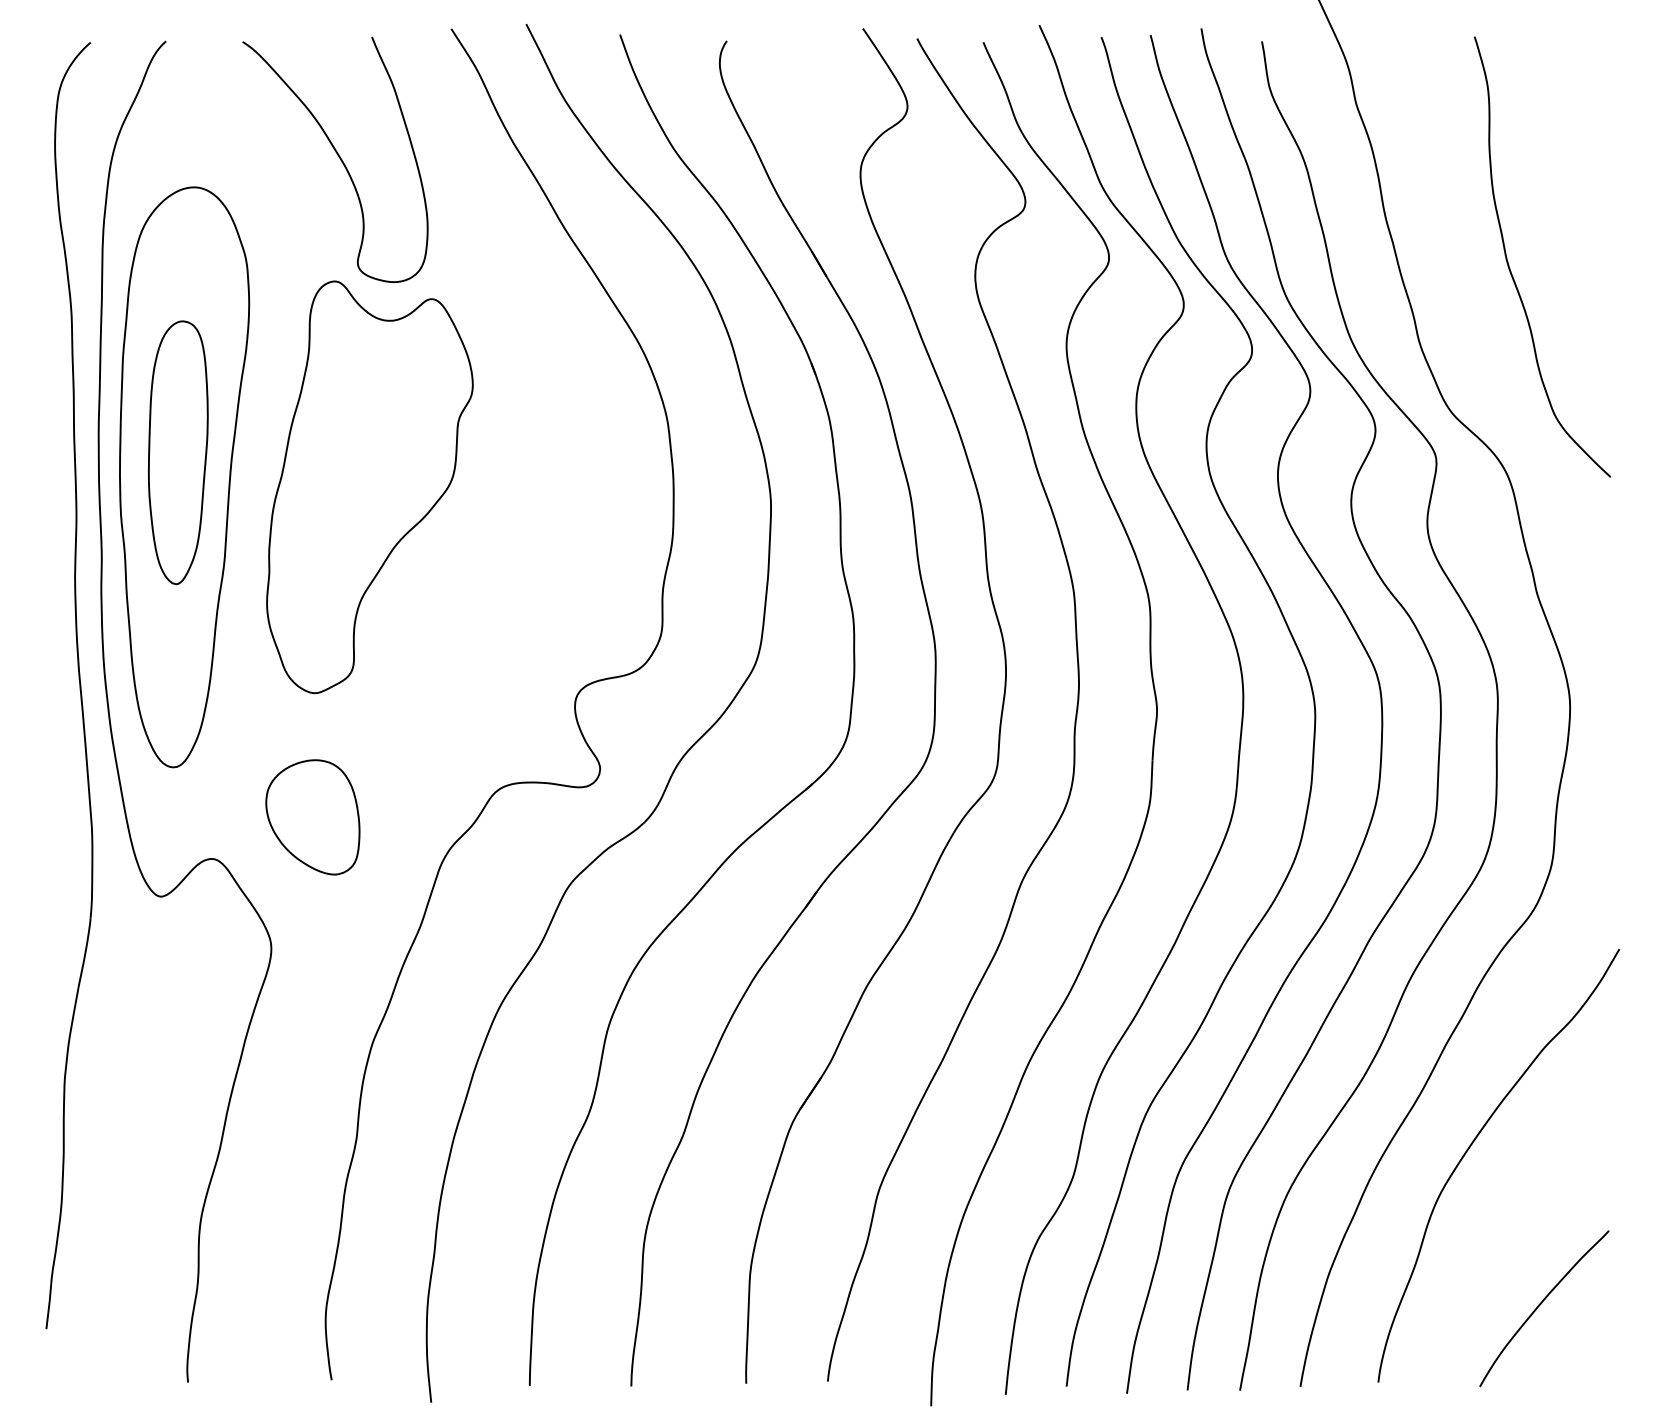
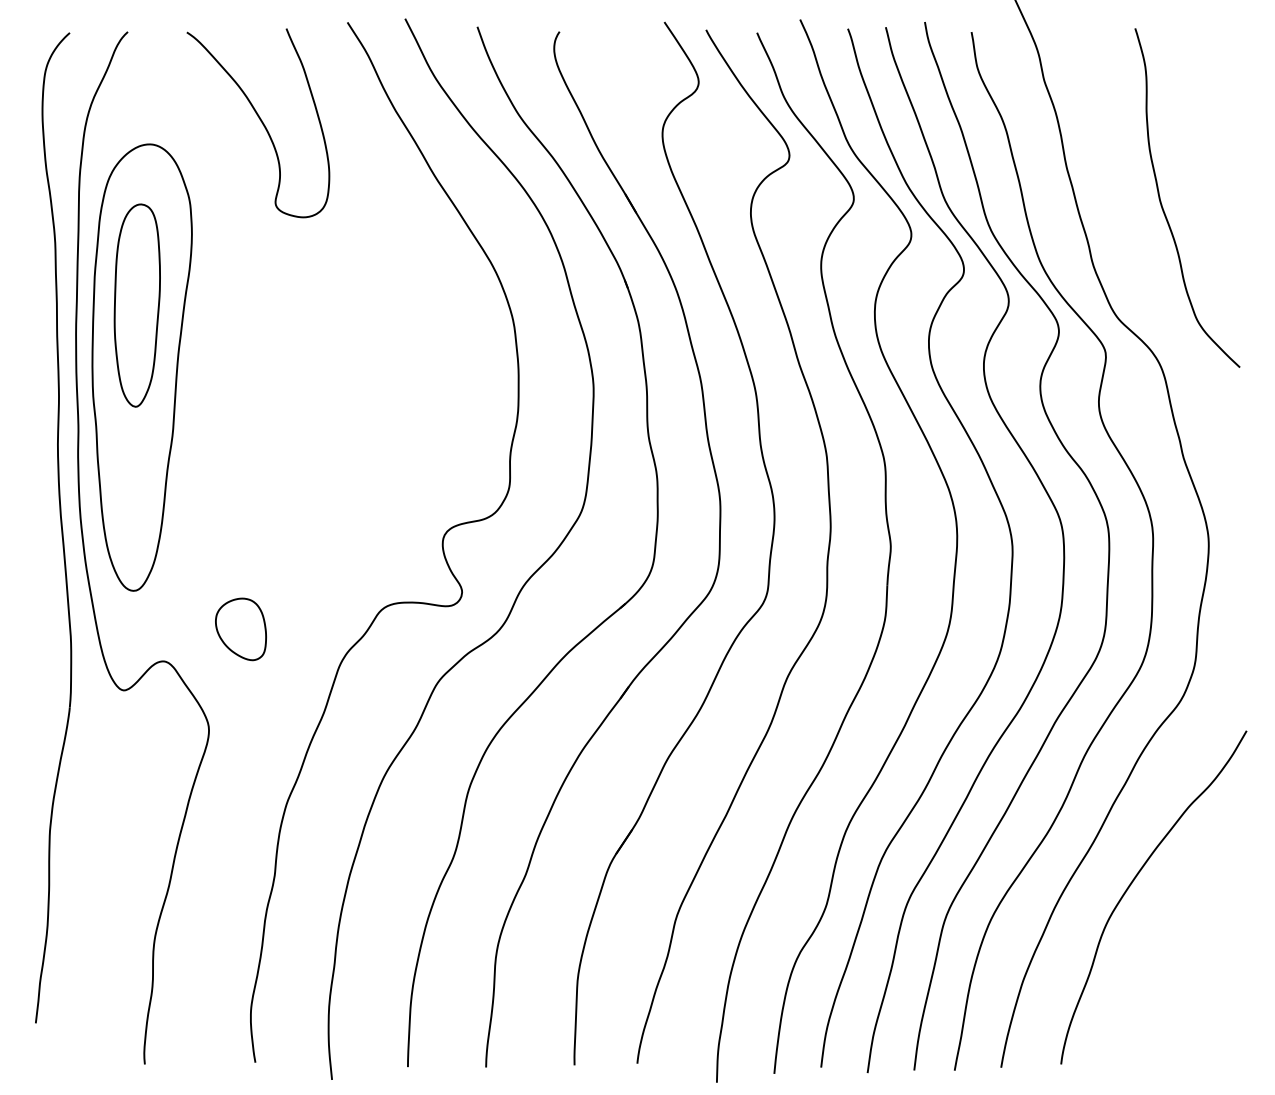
part: (178, 452) -> (137, 305), moved
part: (369, 487) -> (284, 375), removed
part: (312, 817) -> (240, 629), size x0.7
curve: (1541, 1304) -> (1186, 1004), removed

